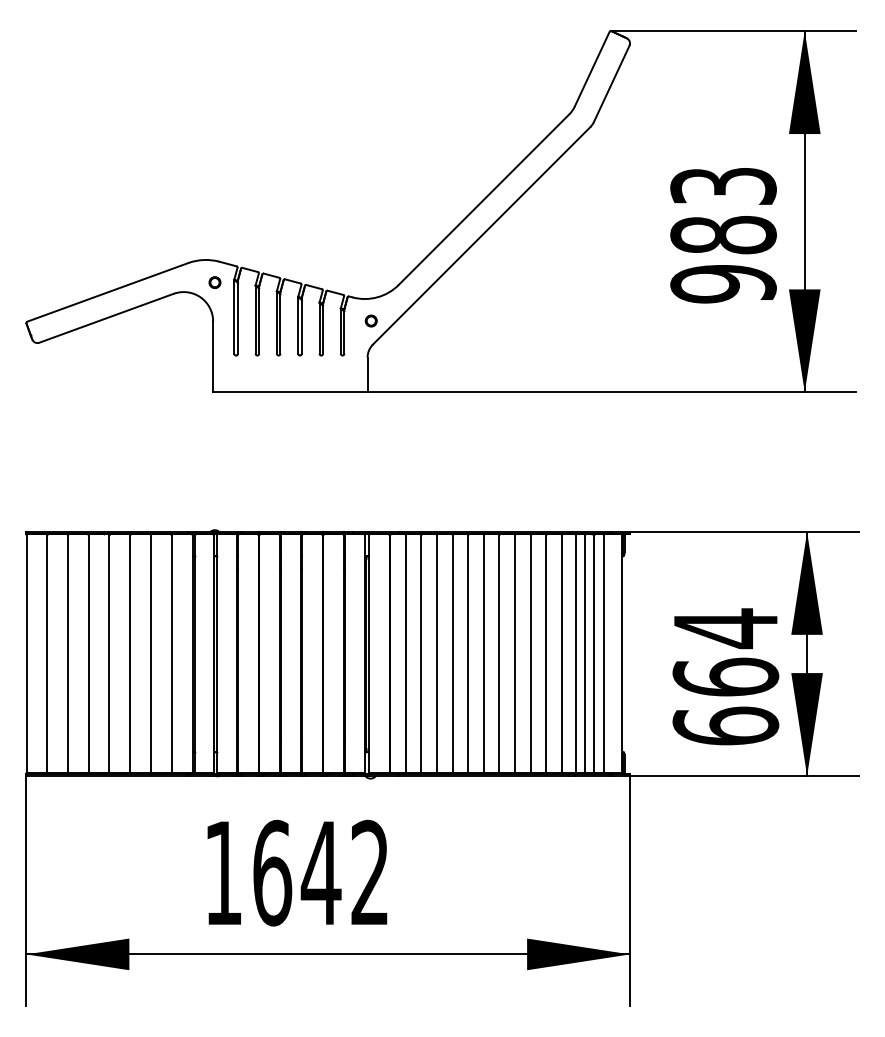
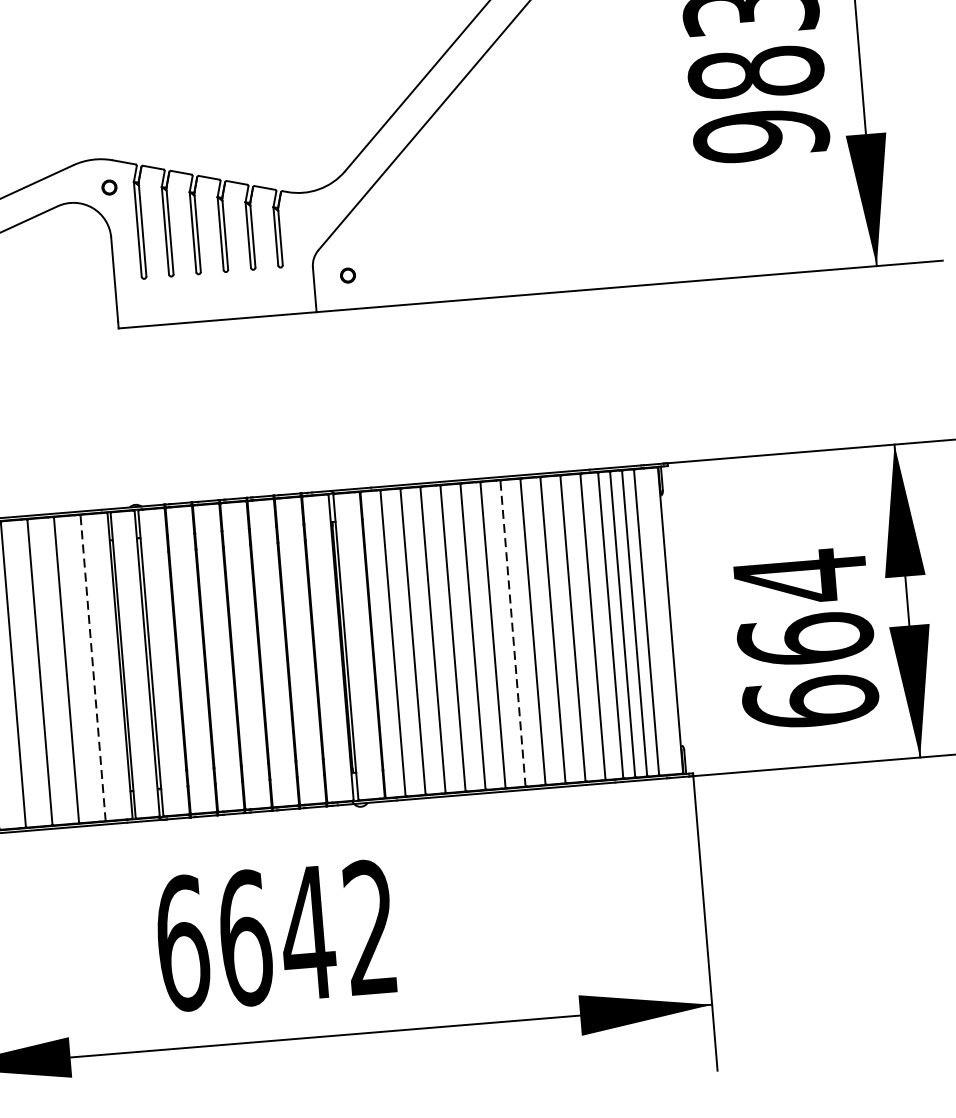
circle: (370, 320) -> (346, 274), moved
line: (171, 654) -> (92, 668), solid -> dashed
line: (499, 654) -> (513, 634), solid -> dashed
text: (223, 872) -> (182, 942), 1642 -> 6642

